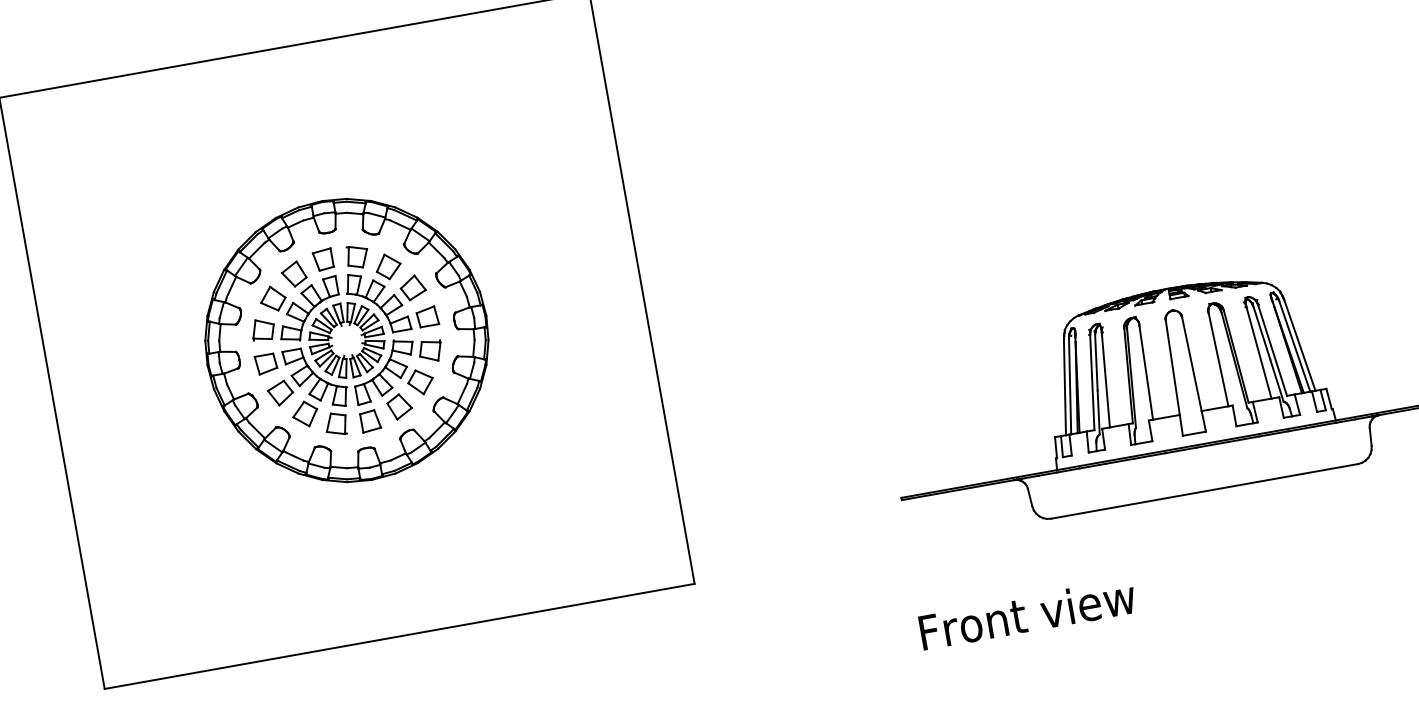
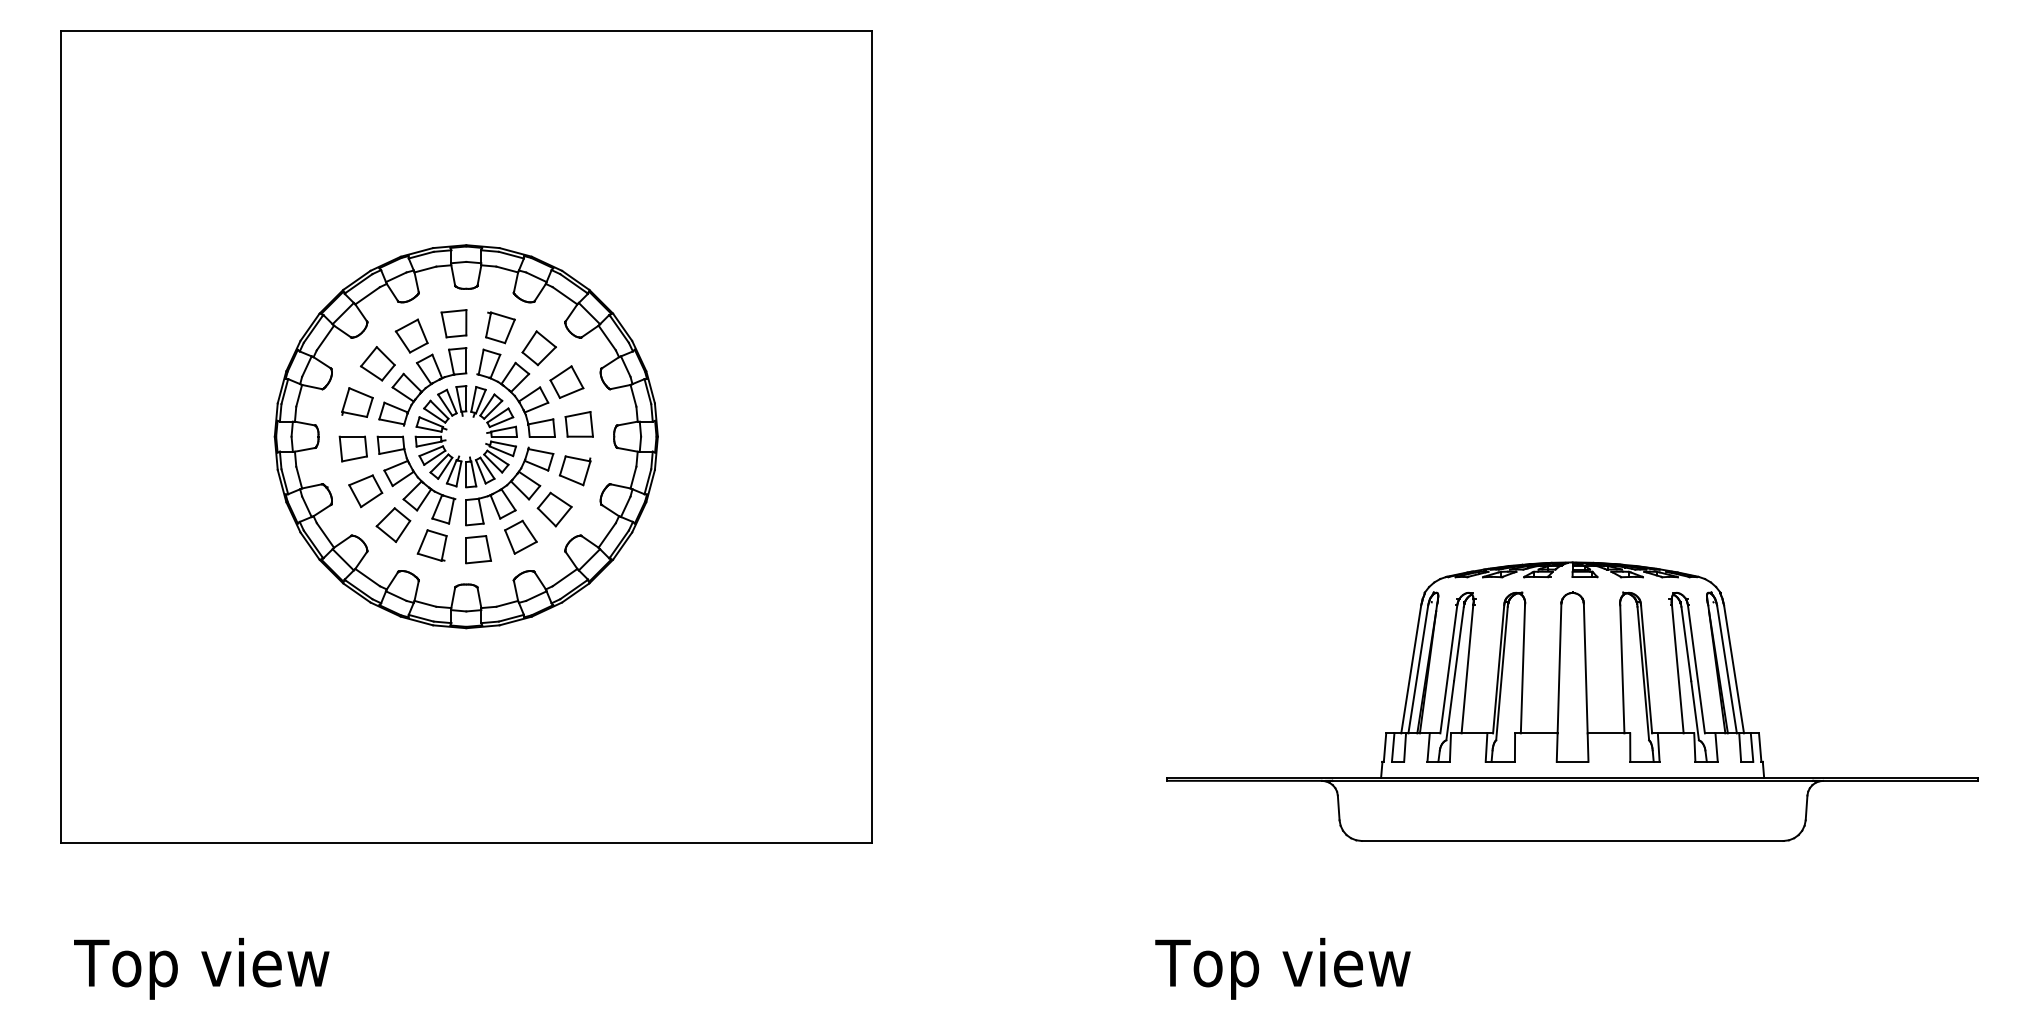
text: (1026, 618) -> (1304, 968), Front view -> Top view

